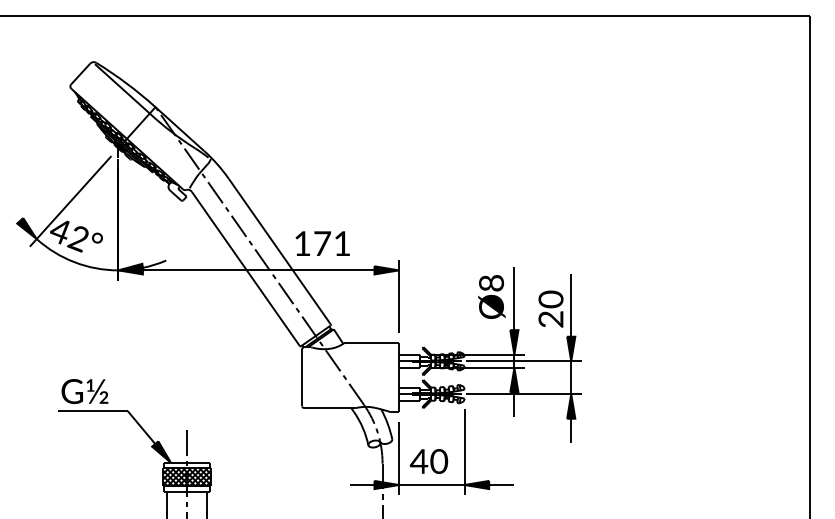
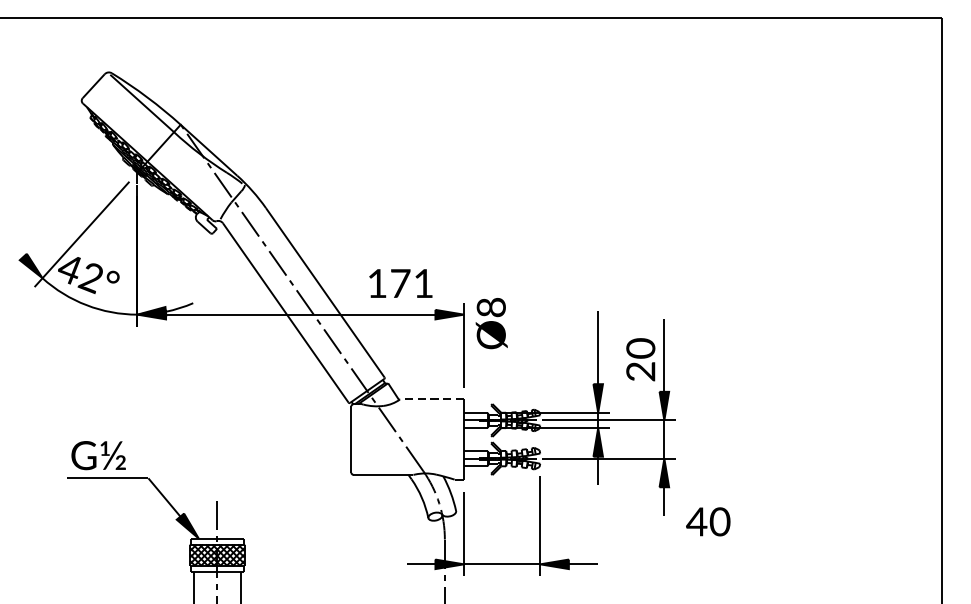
text: (322, 243) -> (400, 283), moved
text: (491, 296) -> (491, 322), moved
line: (371, 343) -> (431, 399), solid -> dashed
text: (428, 461) -> (707, 521), moved

